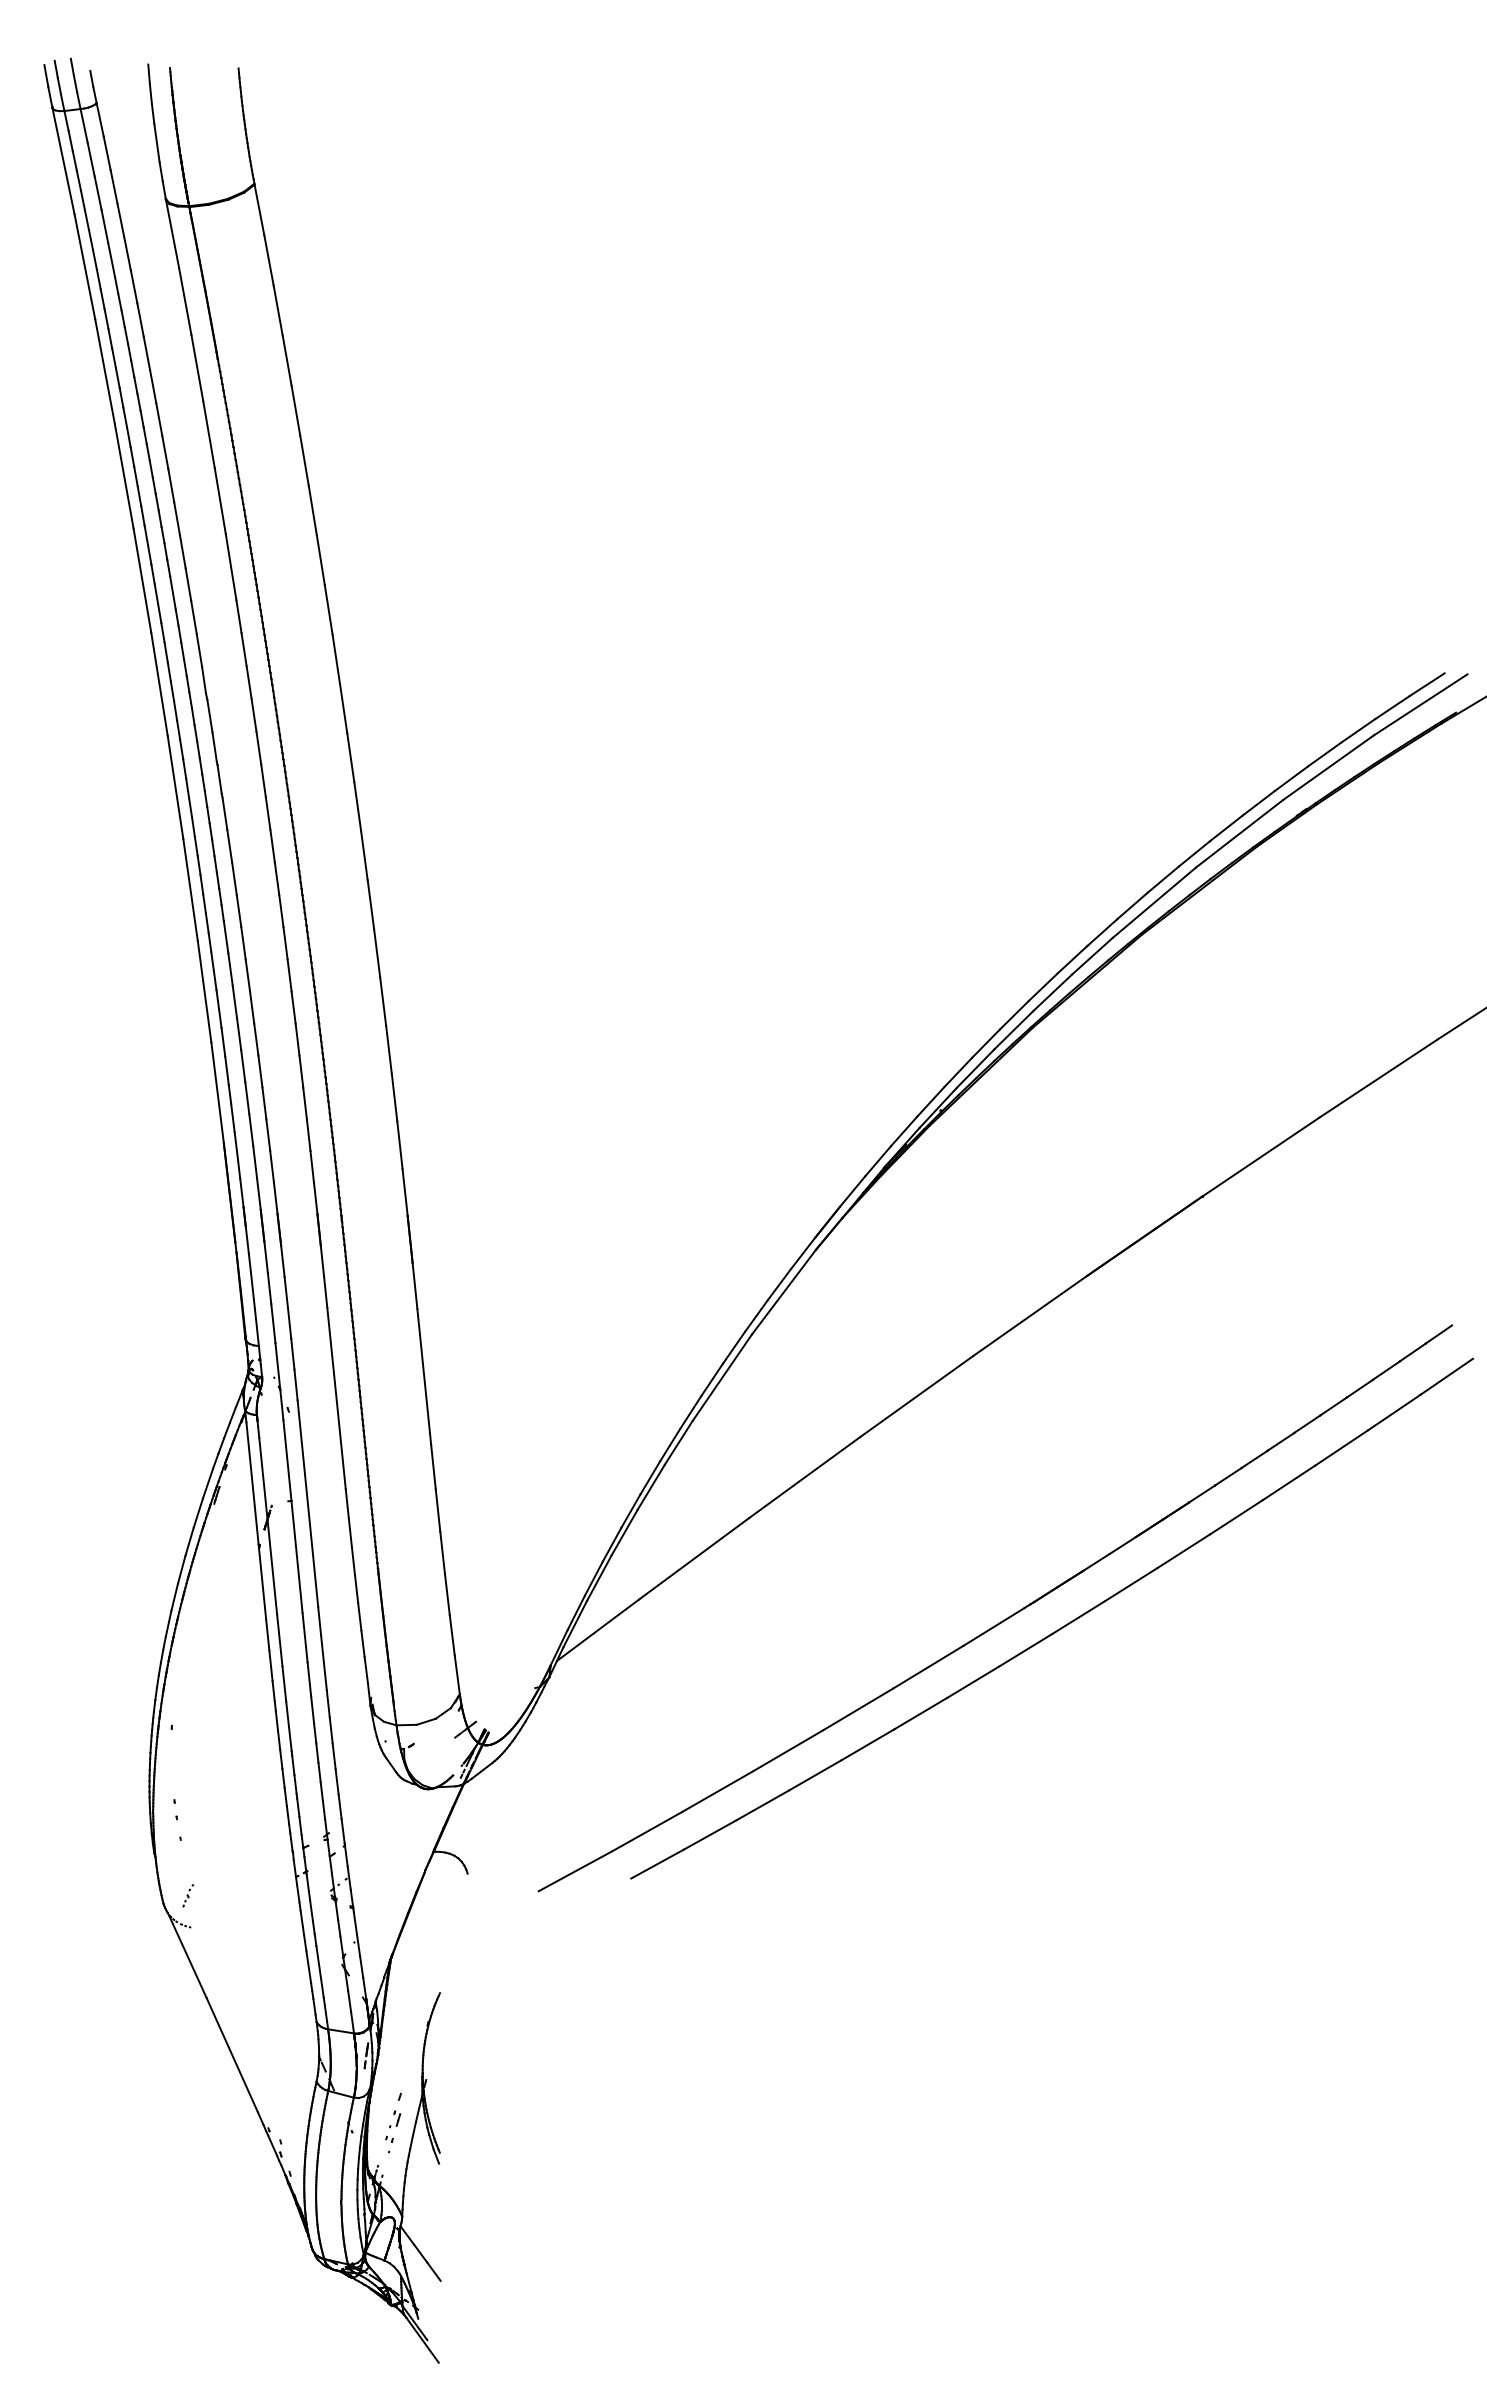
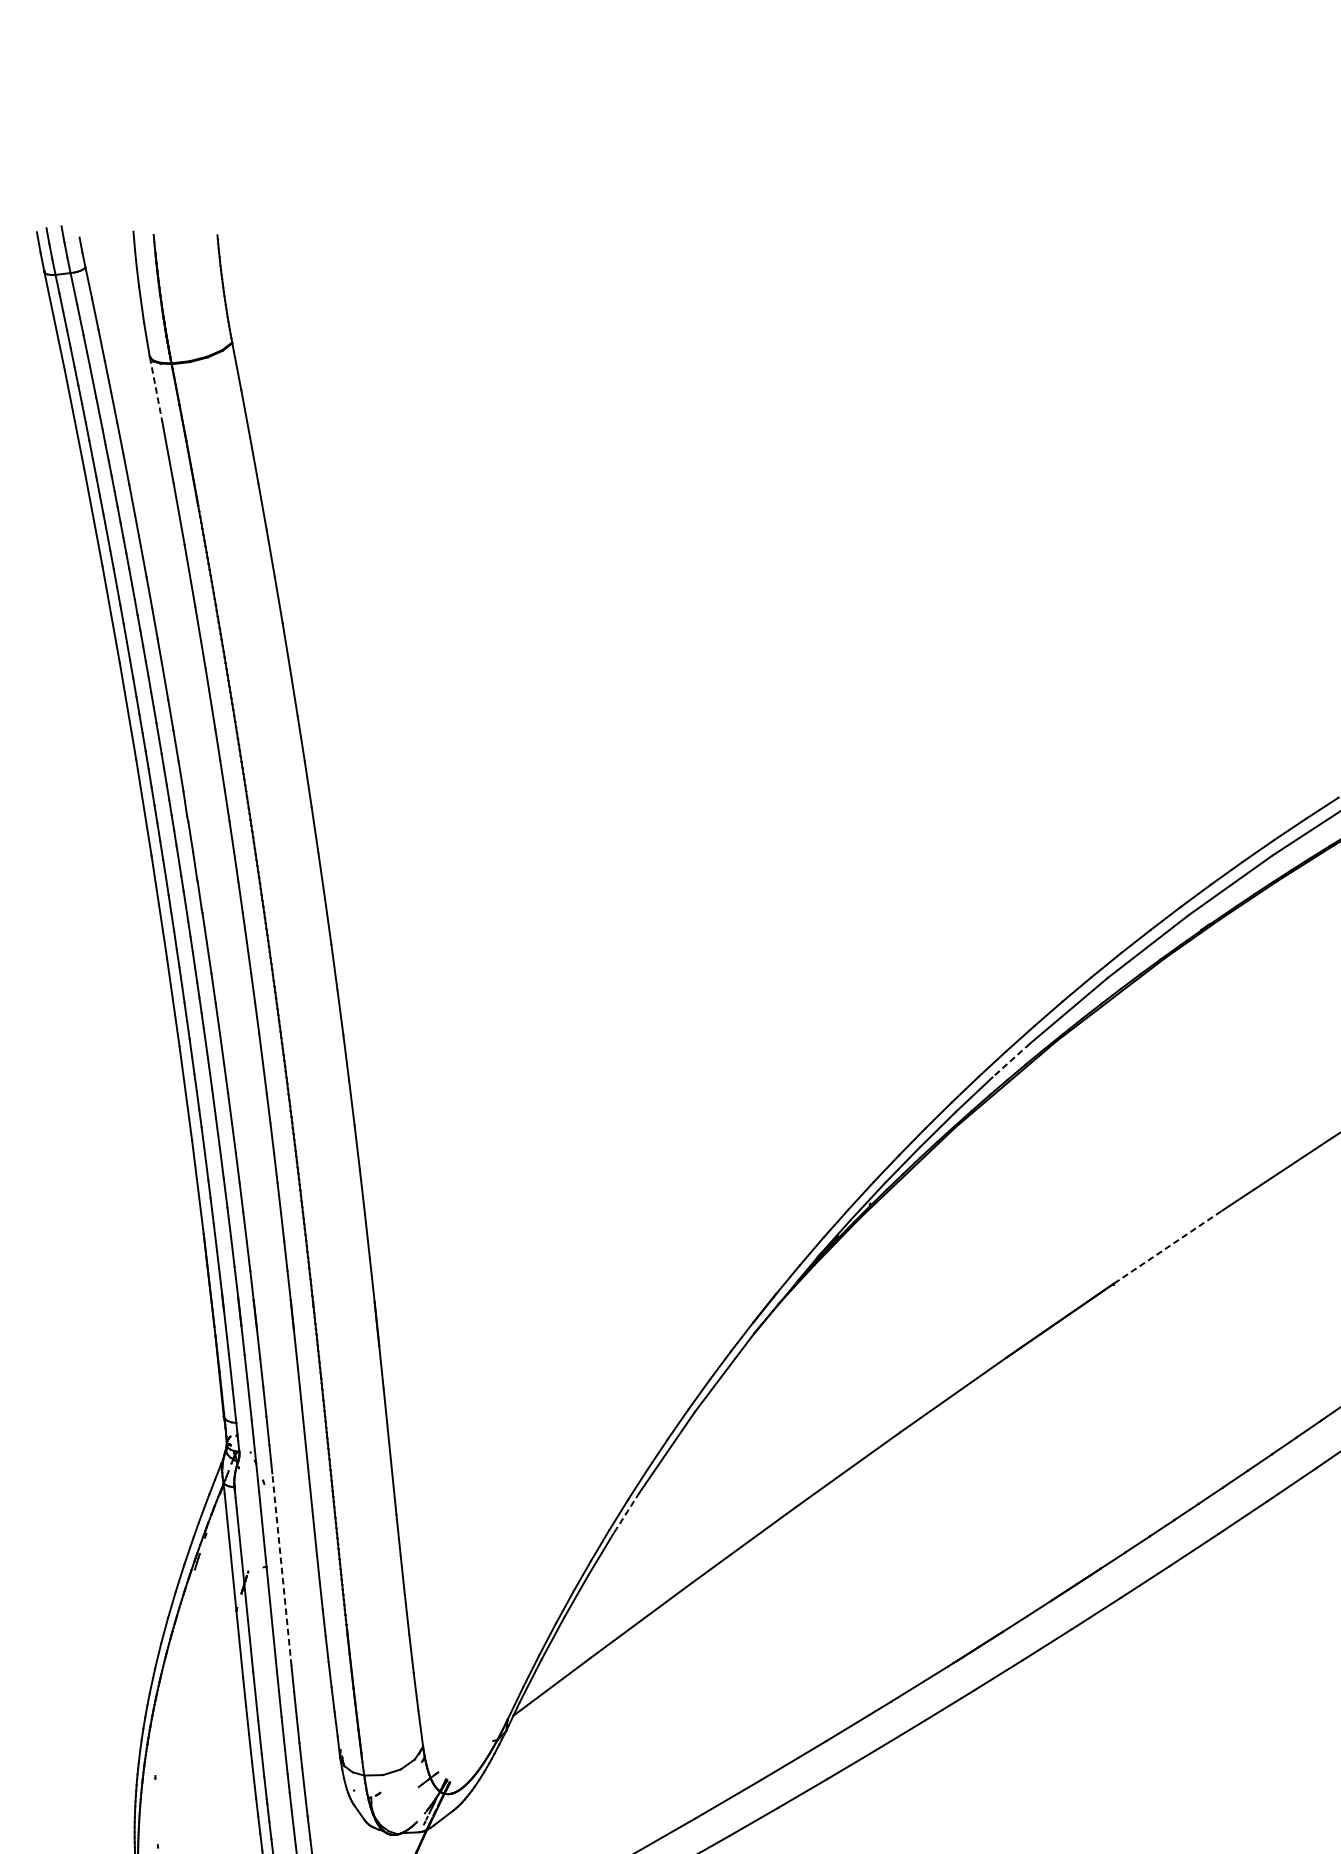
line: (172, 233) -> (156, 388), solid -> dashed
line: (1092, 956) -> (1011, 1060), solid -> dashed
line: (1261, 1156) -> (1168, 1246), solid -> dashed
line: (678, 1443) -> (626, 1513), solid -> dashed
line: (307, 1503) -> (281, 1569), solid -> dashed

